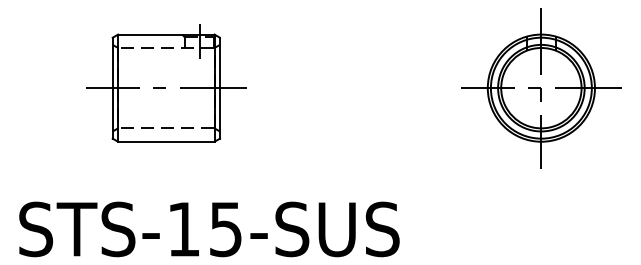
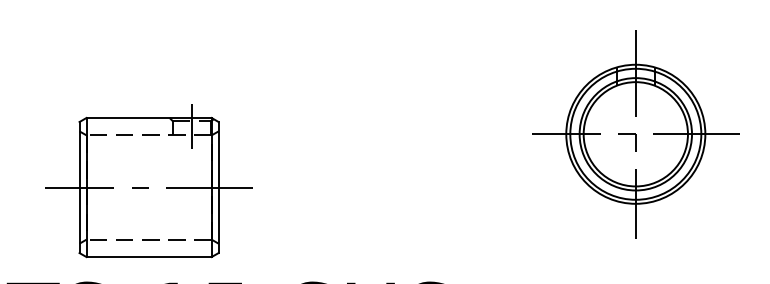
part: (166, 83) -> (149, 181), moved

